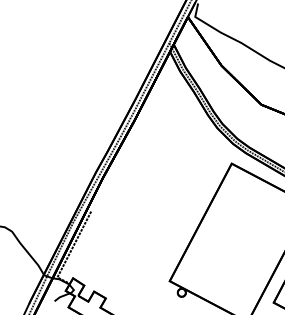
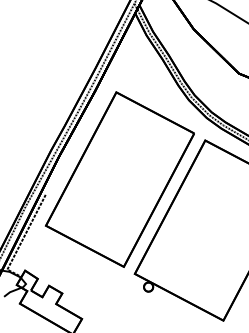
part: (156, 198) -> (119, 180), added

